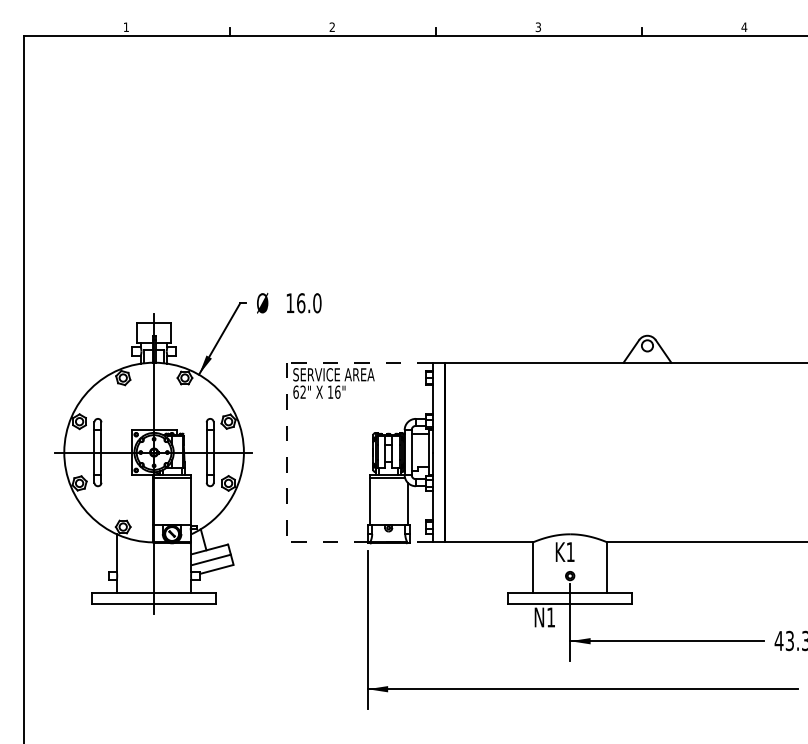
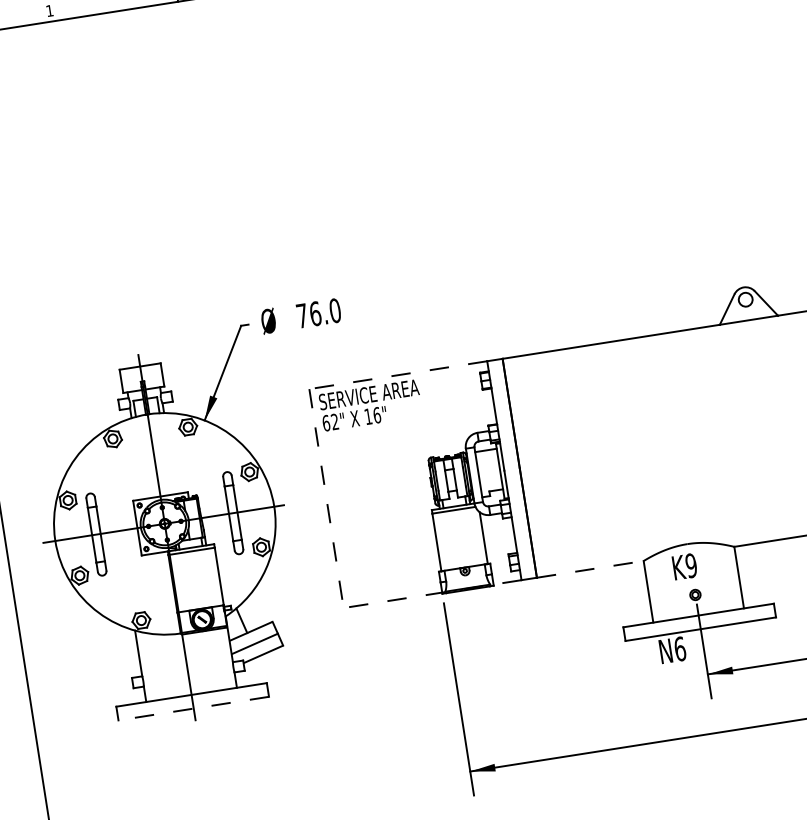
text: (290, 302) -> (302, 314), 16.0 -> 76.0
line: (489, 542) -> (590, 569), solid -> dashed
text: (570, 552) -> (691, 566), K1 -> K9
line: (154, 604) -> (194, 708), solid -> dashed
text: (551, 617) -> (680, 649), N1 -> N6

